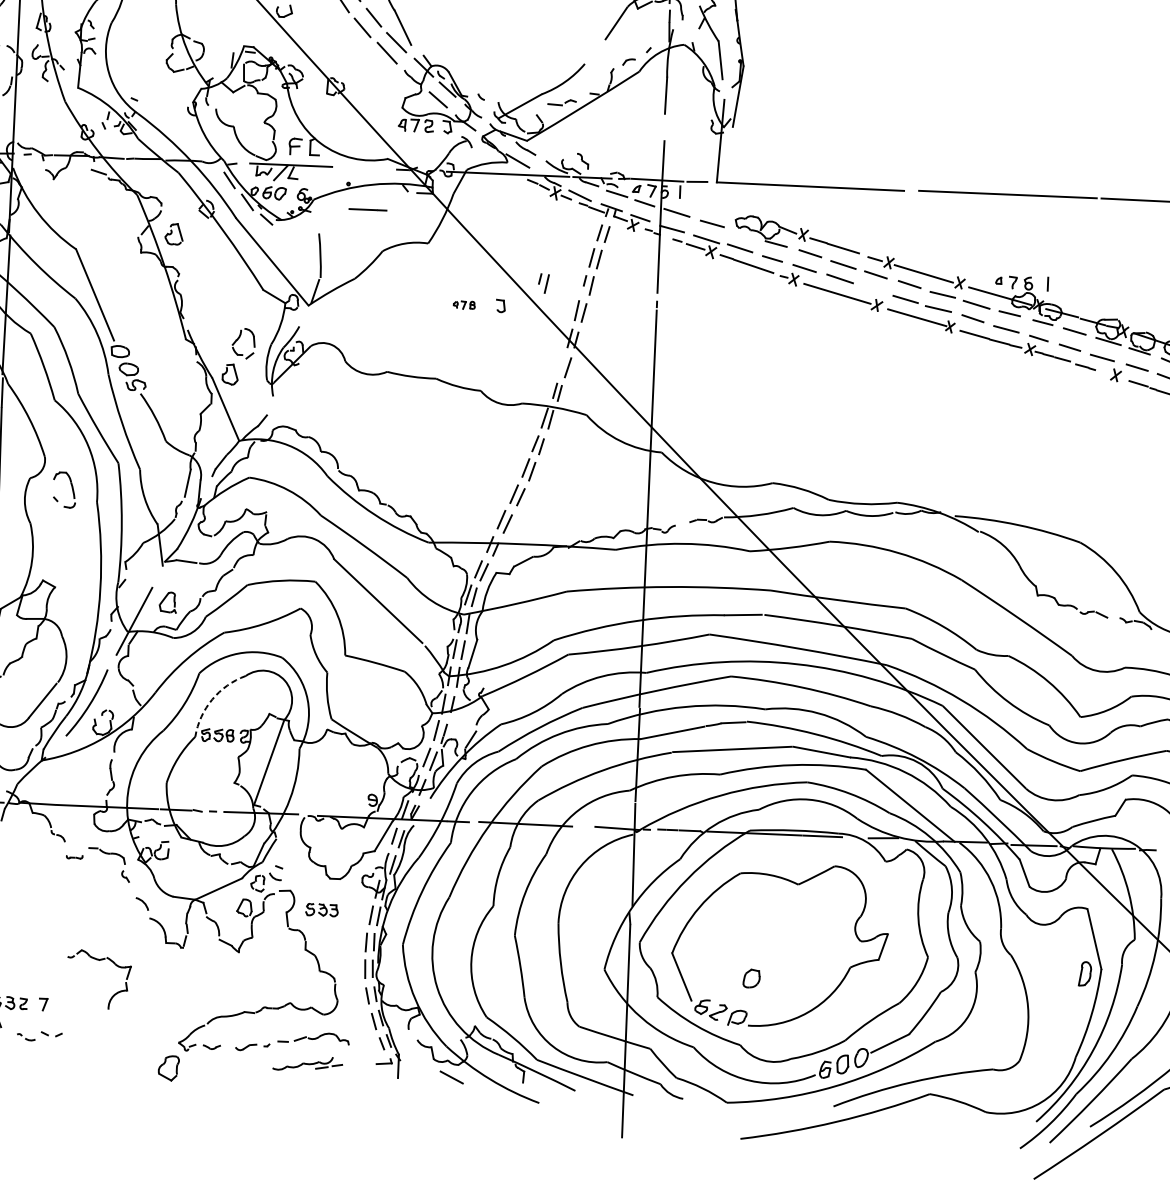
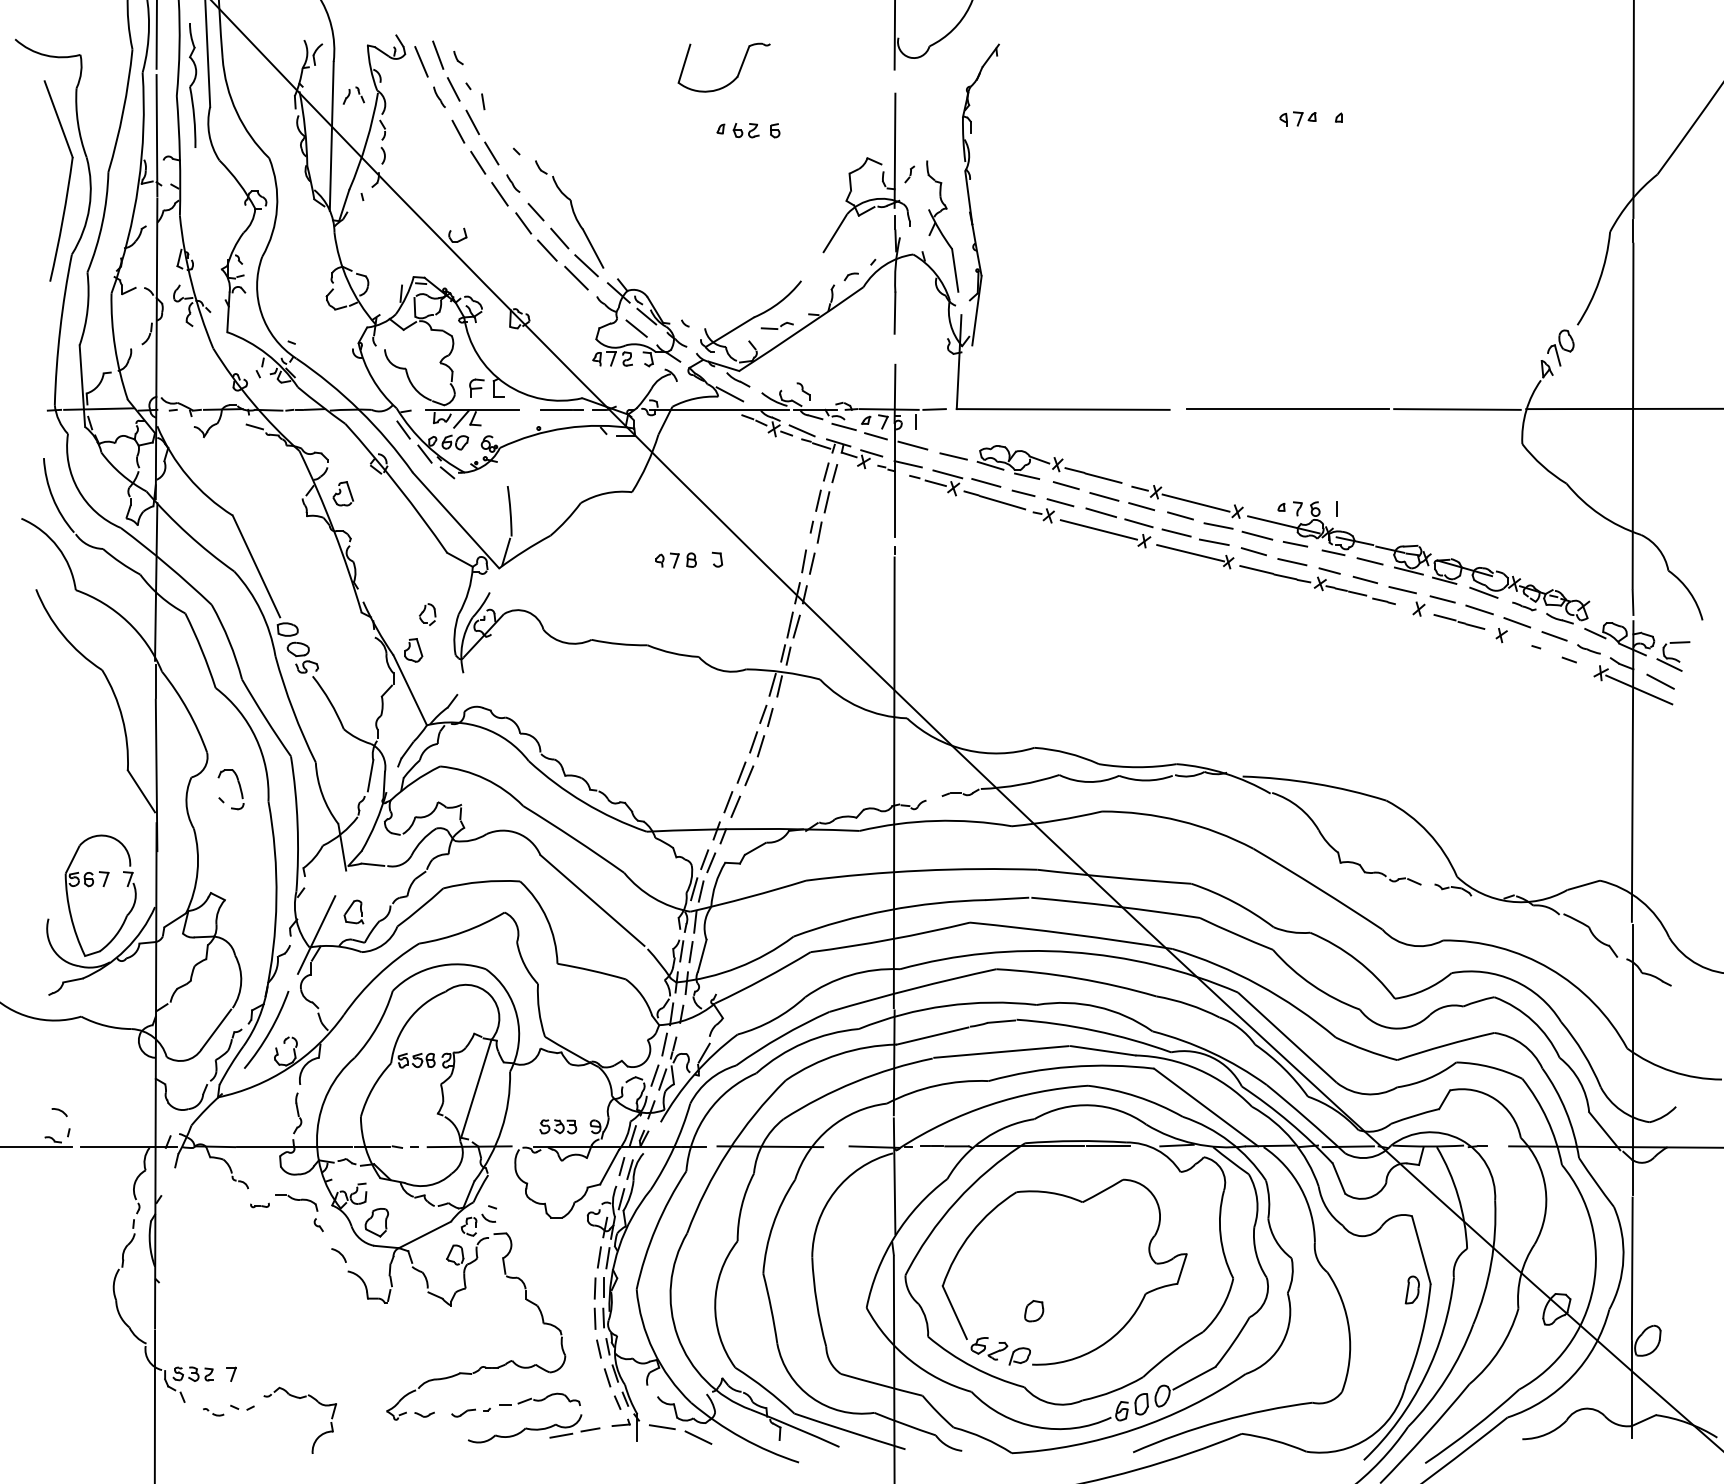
line: (367, 209) -> (561, 409), moved
line: (744, 233) -> (990, 465), added
part: (543, 282) -> (764, 531), removed
line: (872, 289) -> (1138, 523), added
part: (463, 305) -> (675, 560), size x1.67
part: (243, 343) -> (427, 614), size x0.62
line: (561, 365) -> (789, 624), added
arc: (212, 699) -> (408, 1020), dashed -> solid
part: (322, 909) -> (558, 1126), moved
part: (98, 960) -> (299, 1398), moved
part: (307, 1063) -> (534, 1428), size x1.67
line: (419, 1067) -> (661, 1427), added
part: (168, 1068) -> (376, 1222), moved

